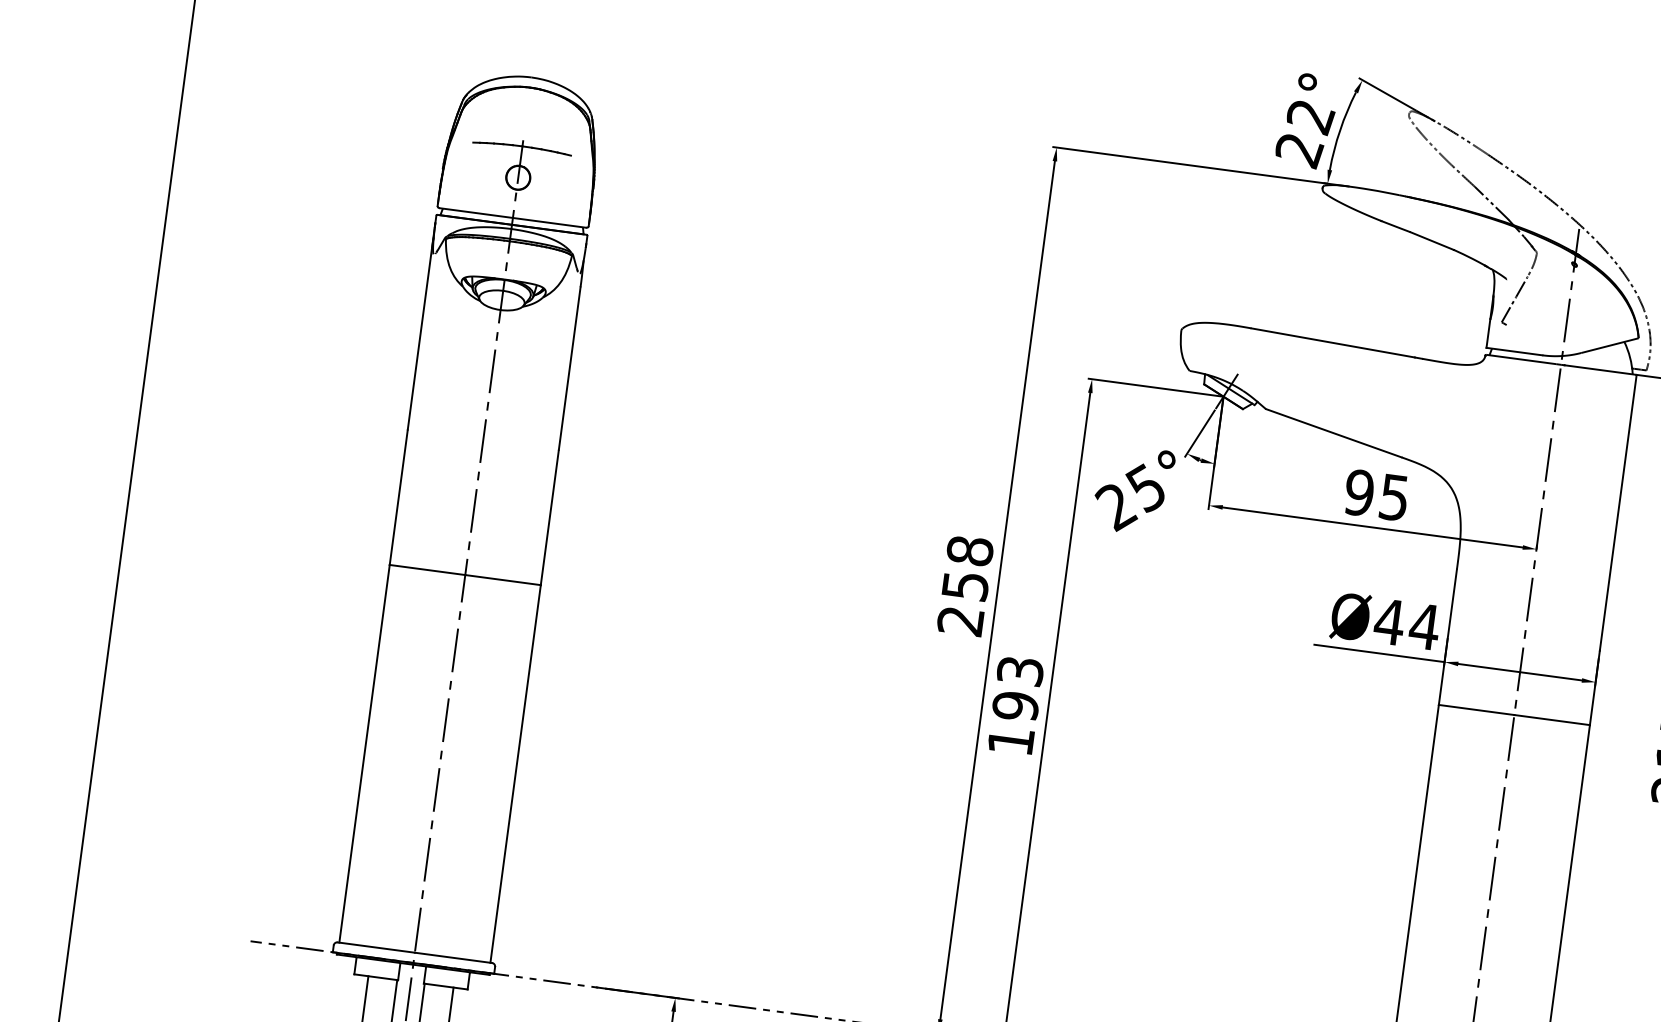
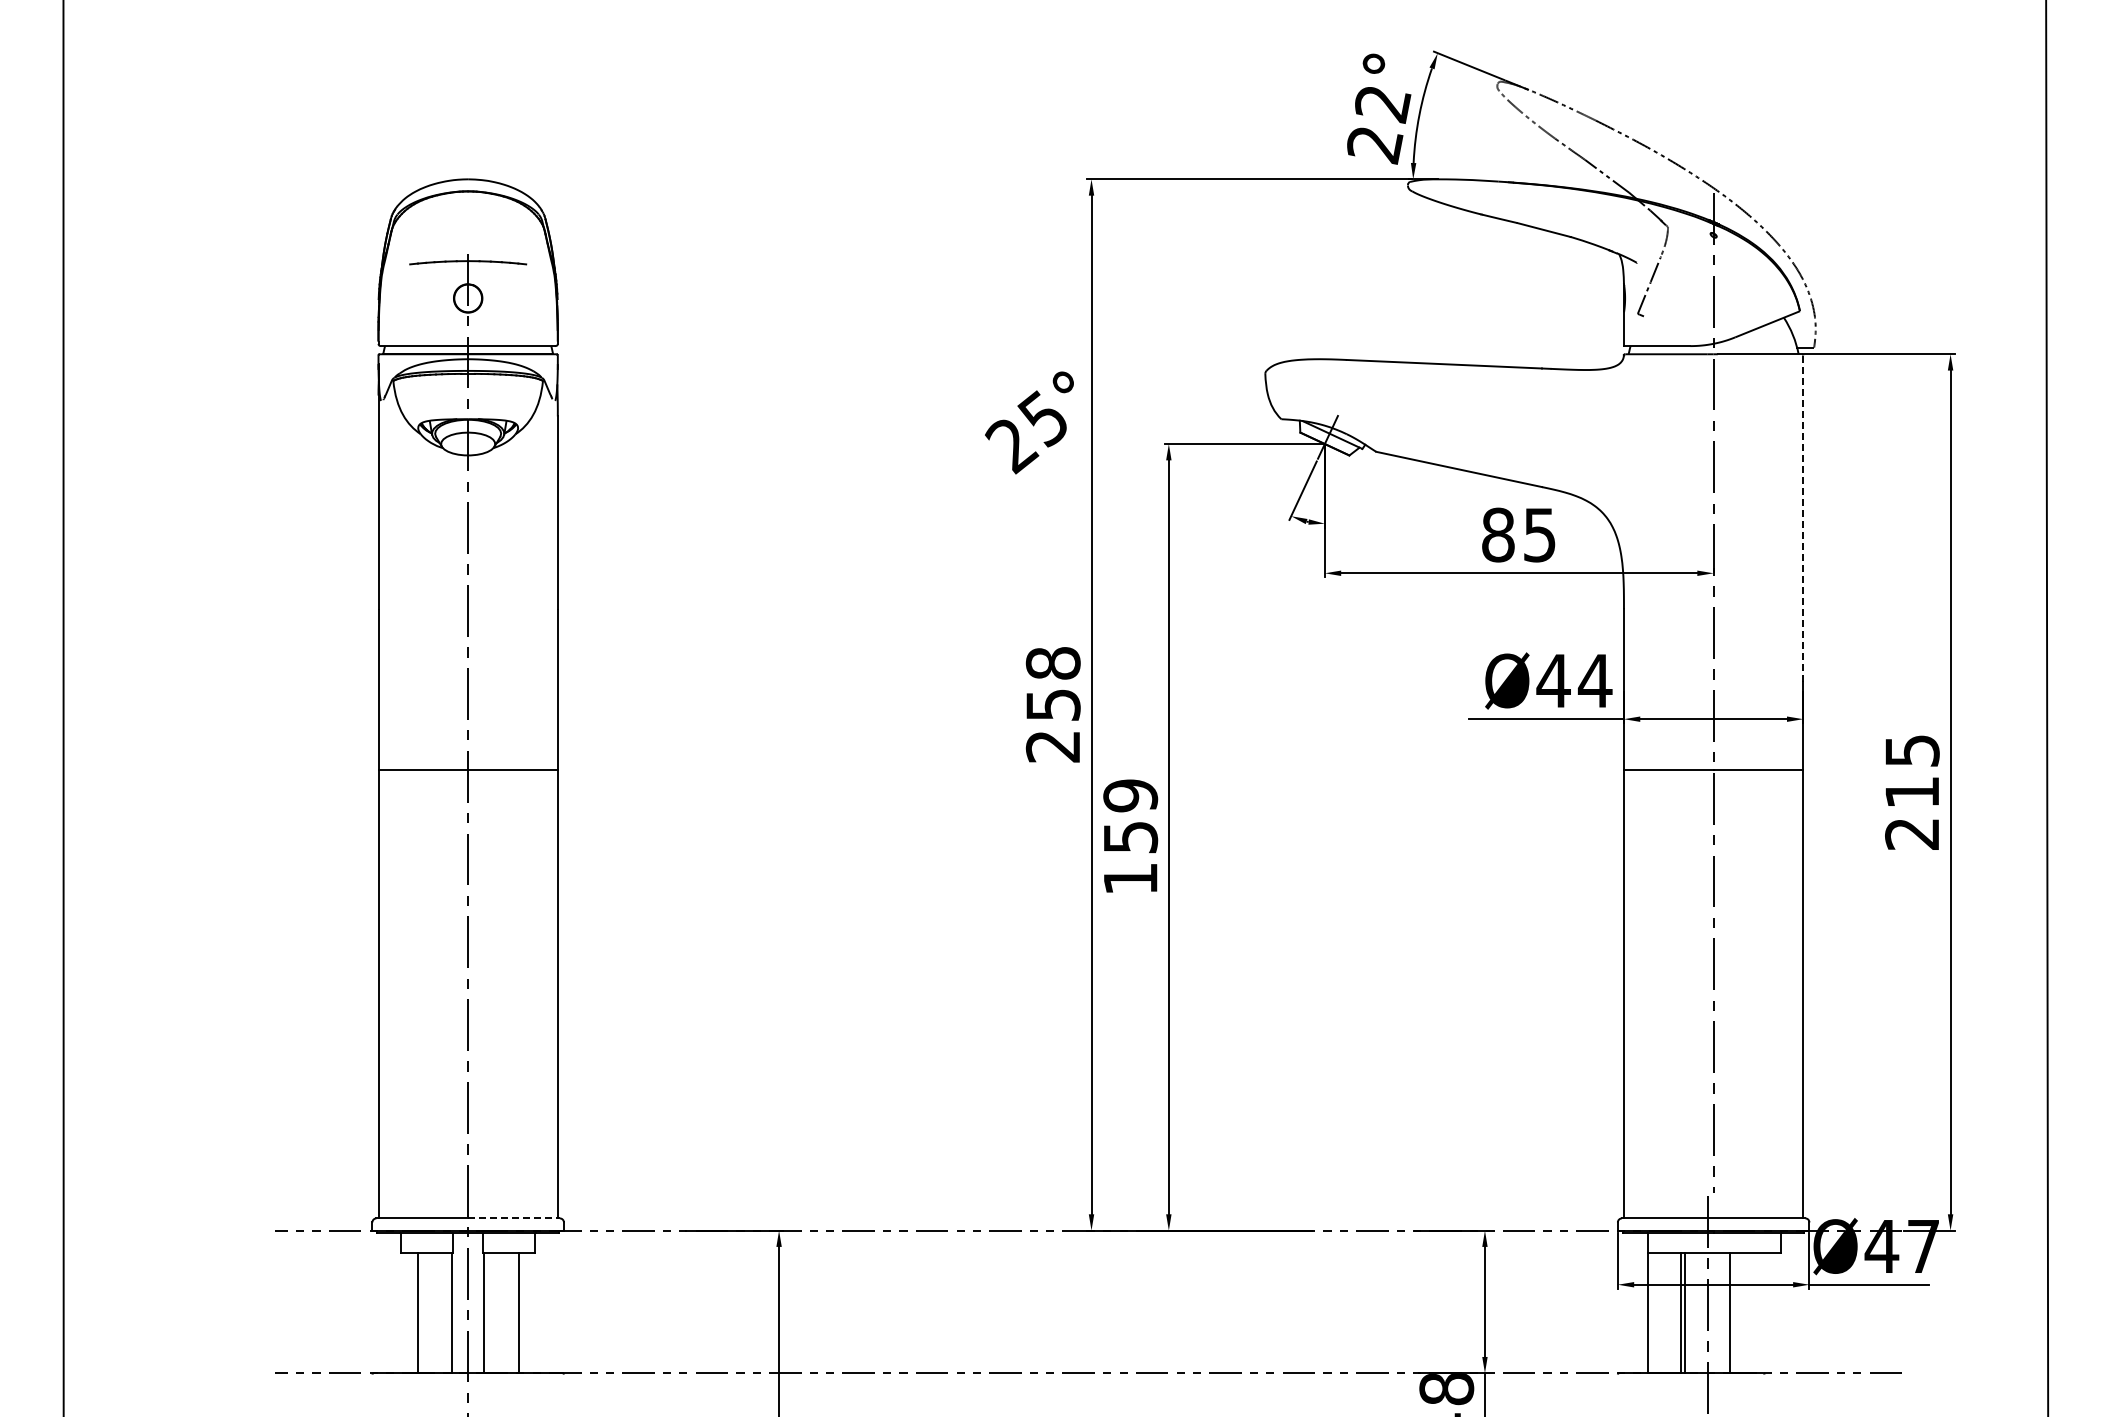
text: (1133, 489) -> (1029, 422), moved
text: (1358, 492) -> (1497, 534), 95 -> 85
line: (1618, 513) -> (1803, 518), solid -> dashed
text: (1017, 688) -> (1130, 816), 193 -> 159
line: (453, 958) -> (514, 1218), solid -> dashed

